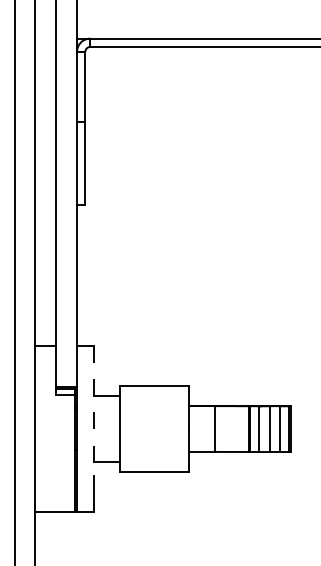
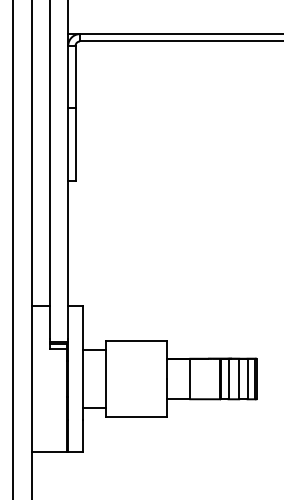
line: (93, 410) -> (82, 362), dashed -> solid

